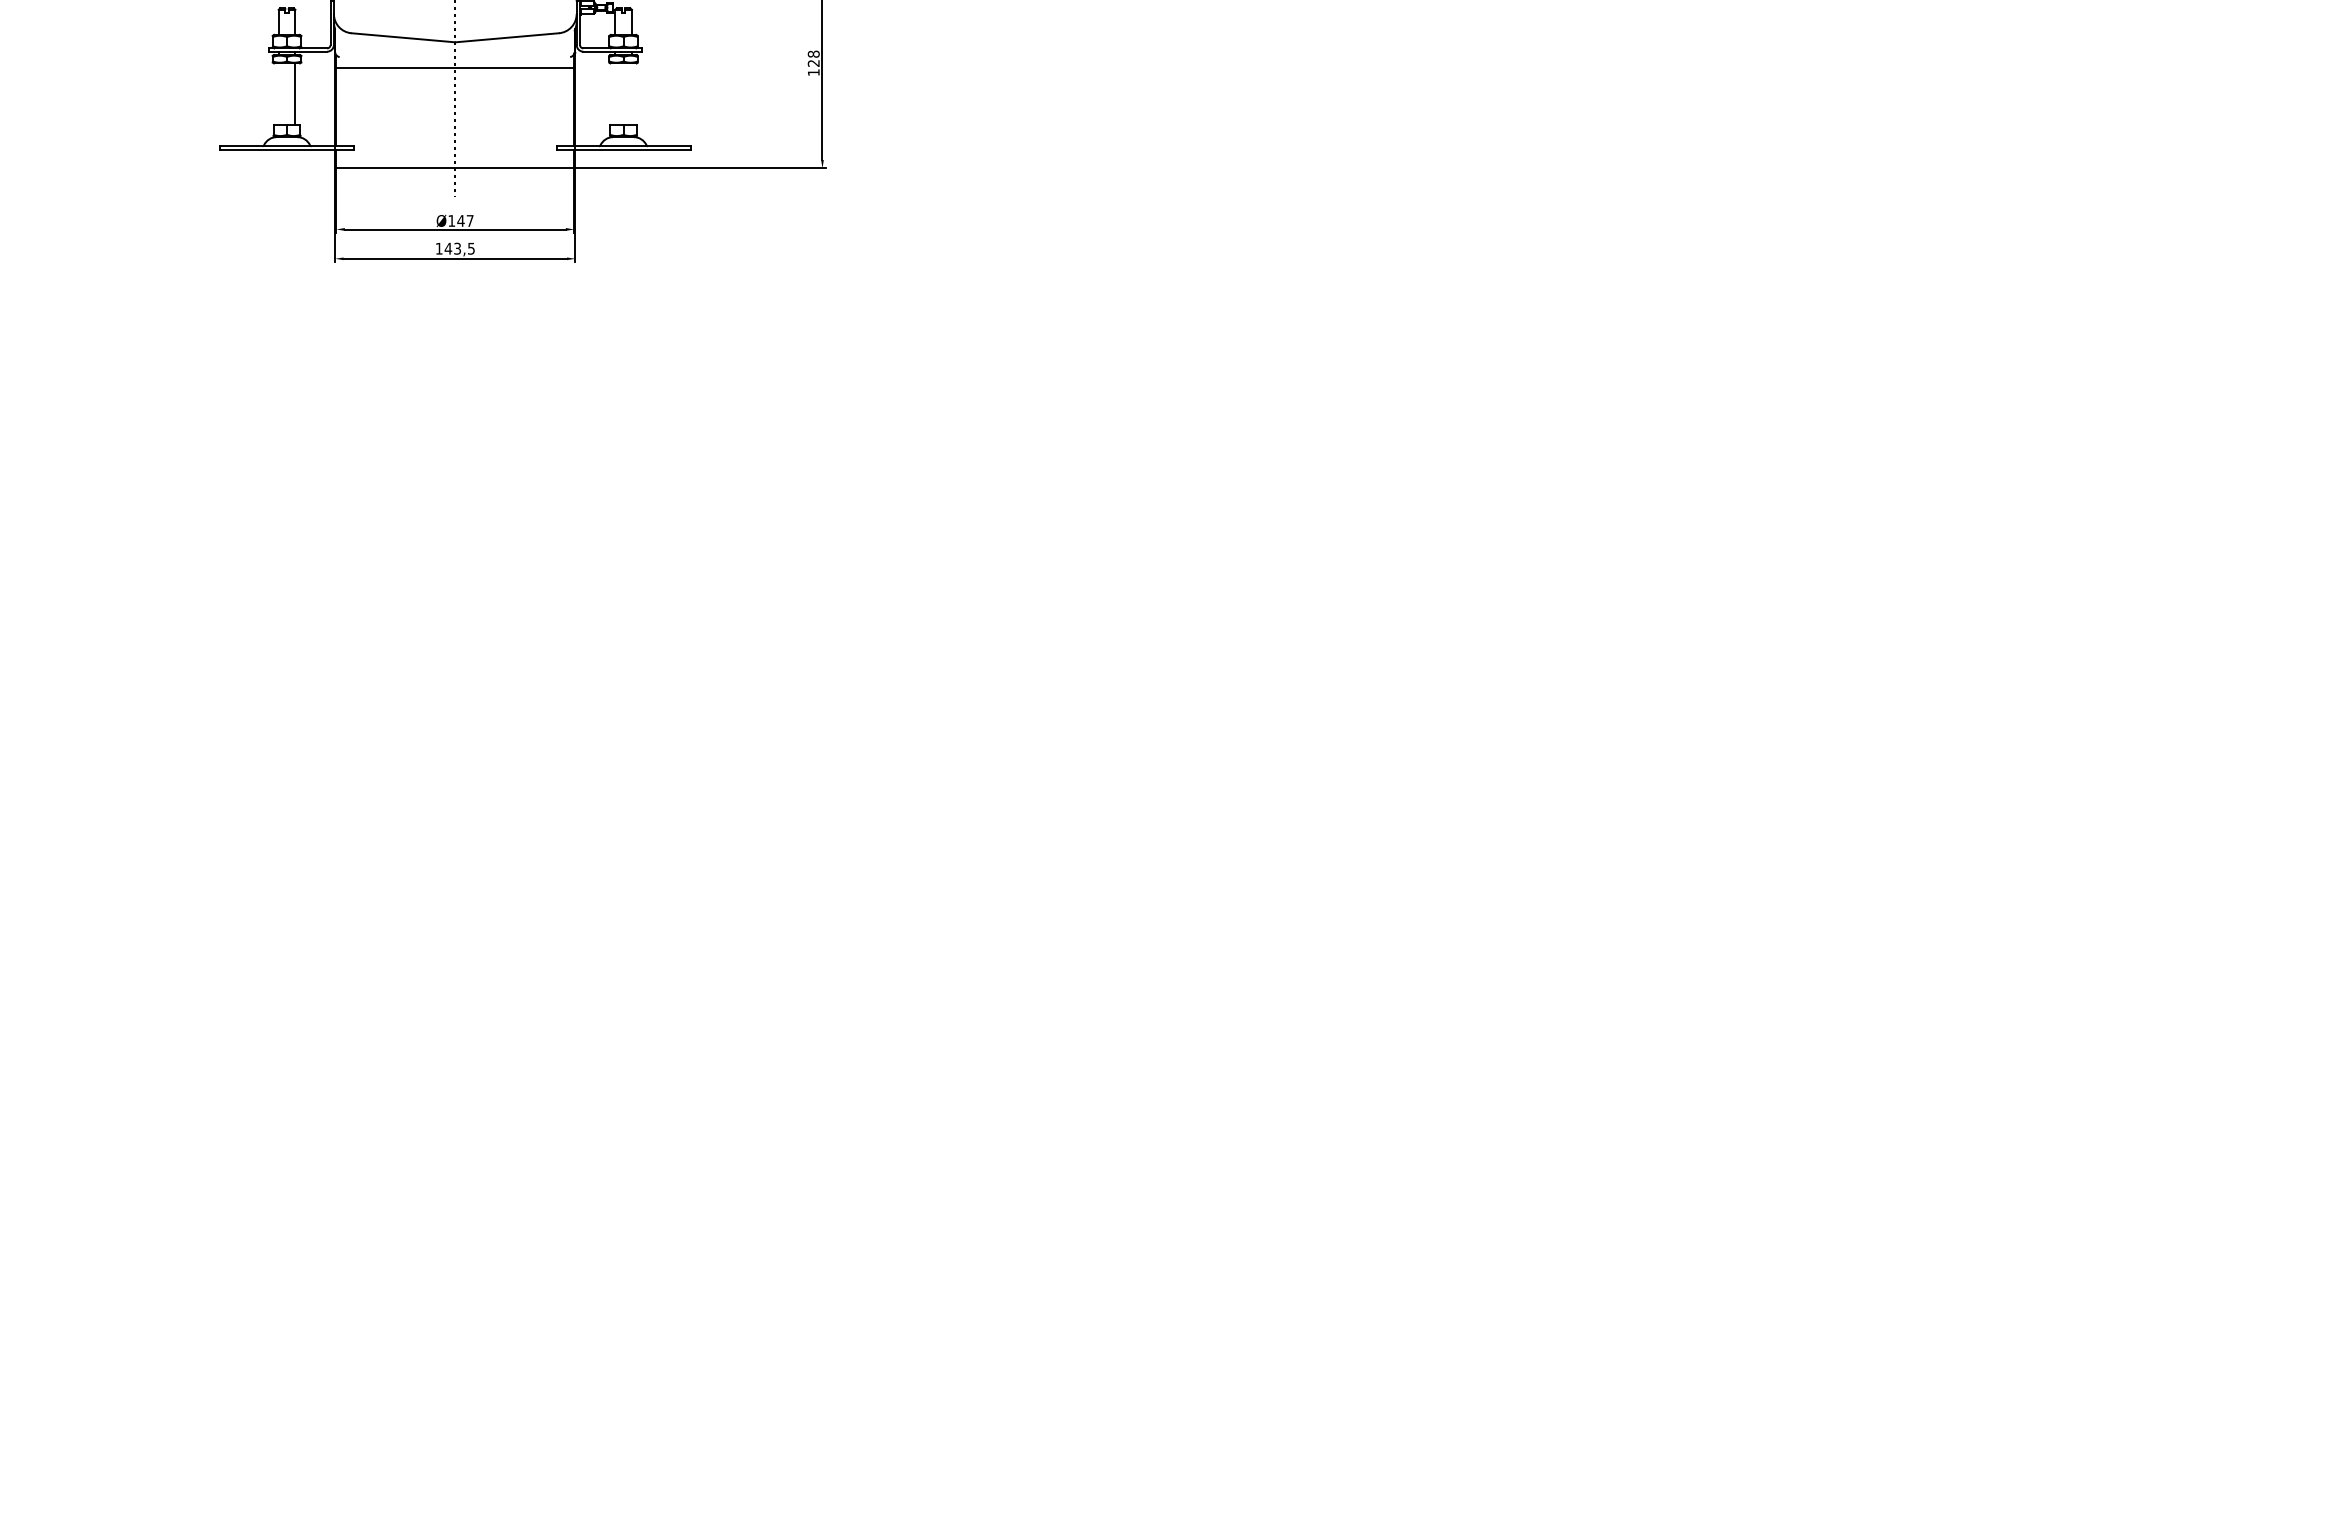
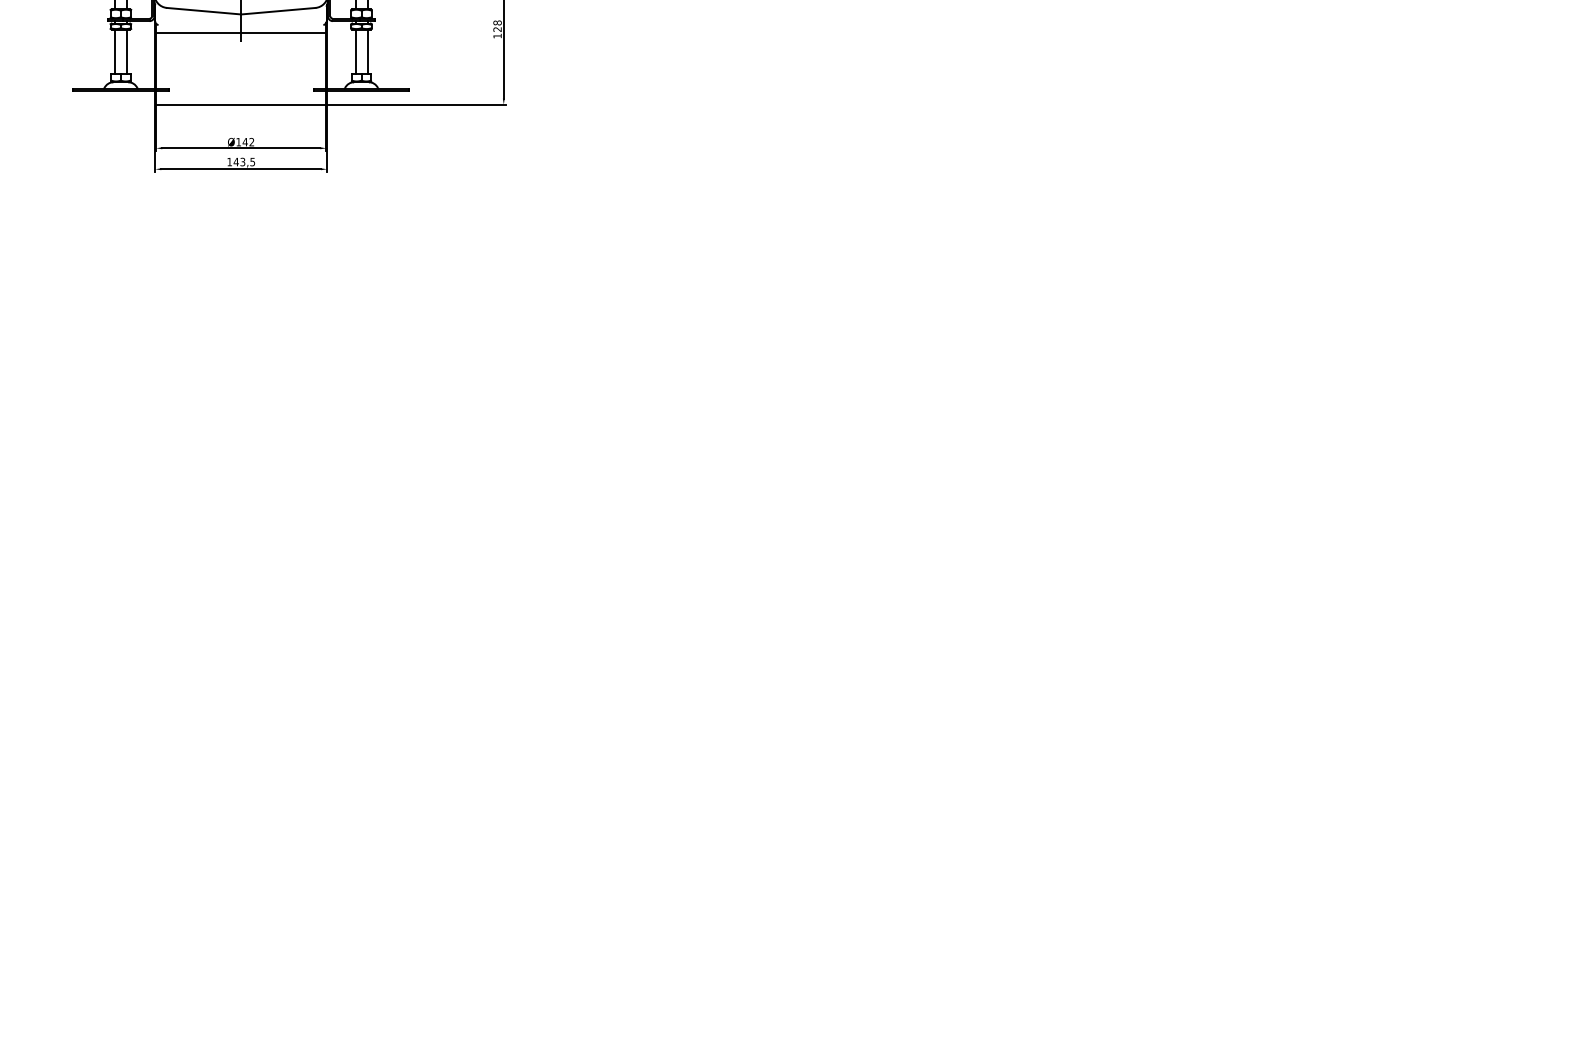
line: (278, 94) -> (114, 51), added
line: (615, 94) -> (355, 51), added
line: (631, 94) -> (367, 51), added
text: (469, 220) -> (251, 141), Ø147 -> Ø142

